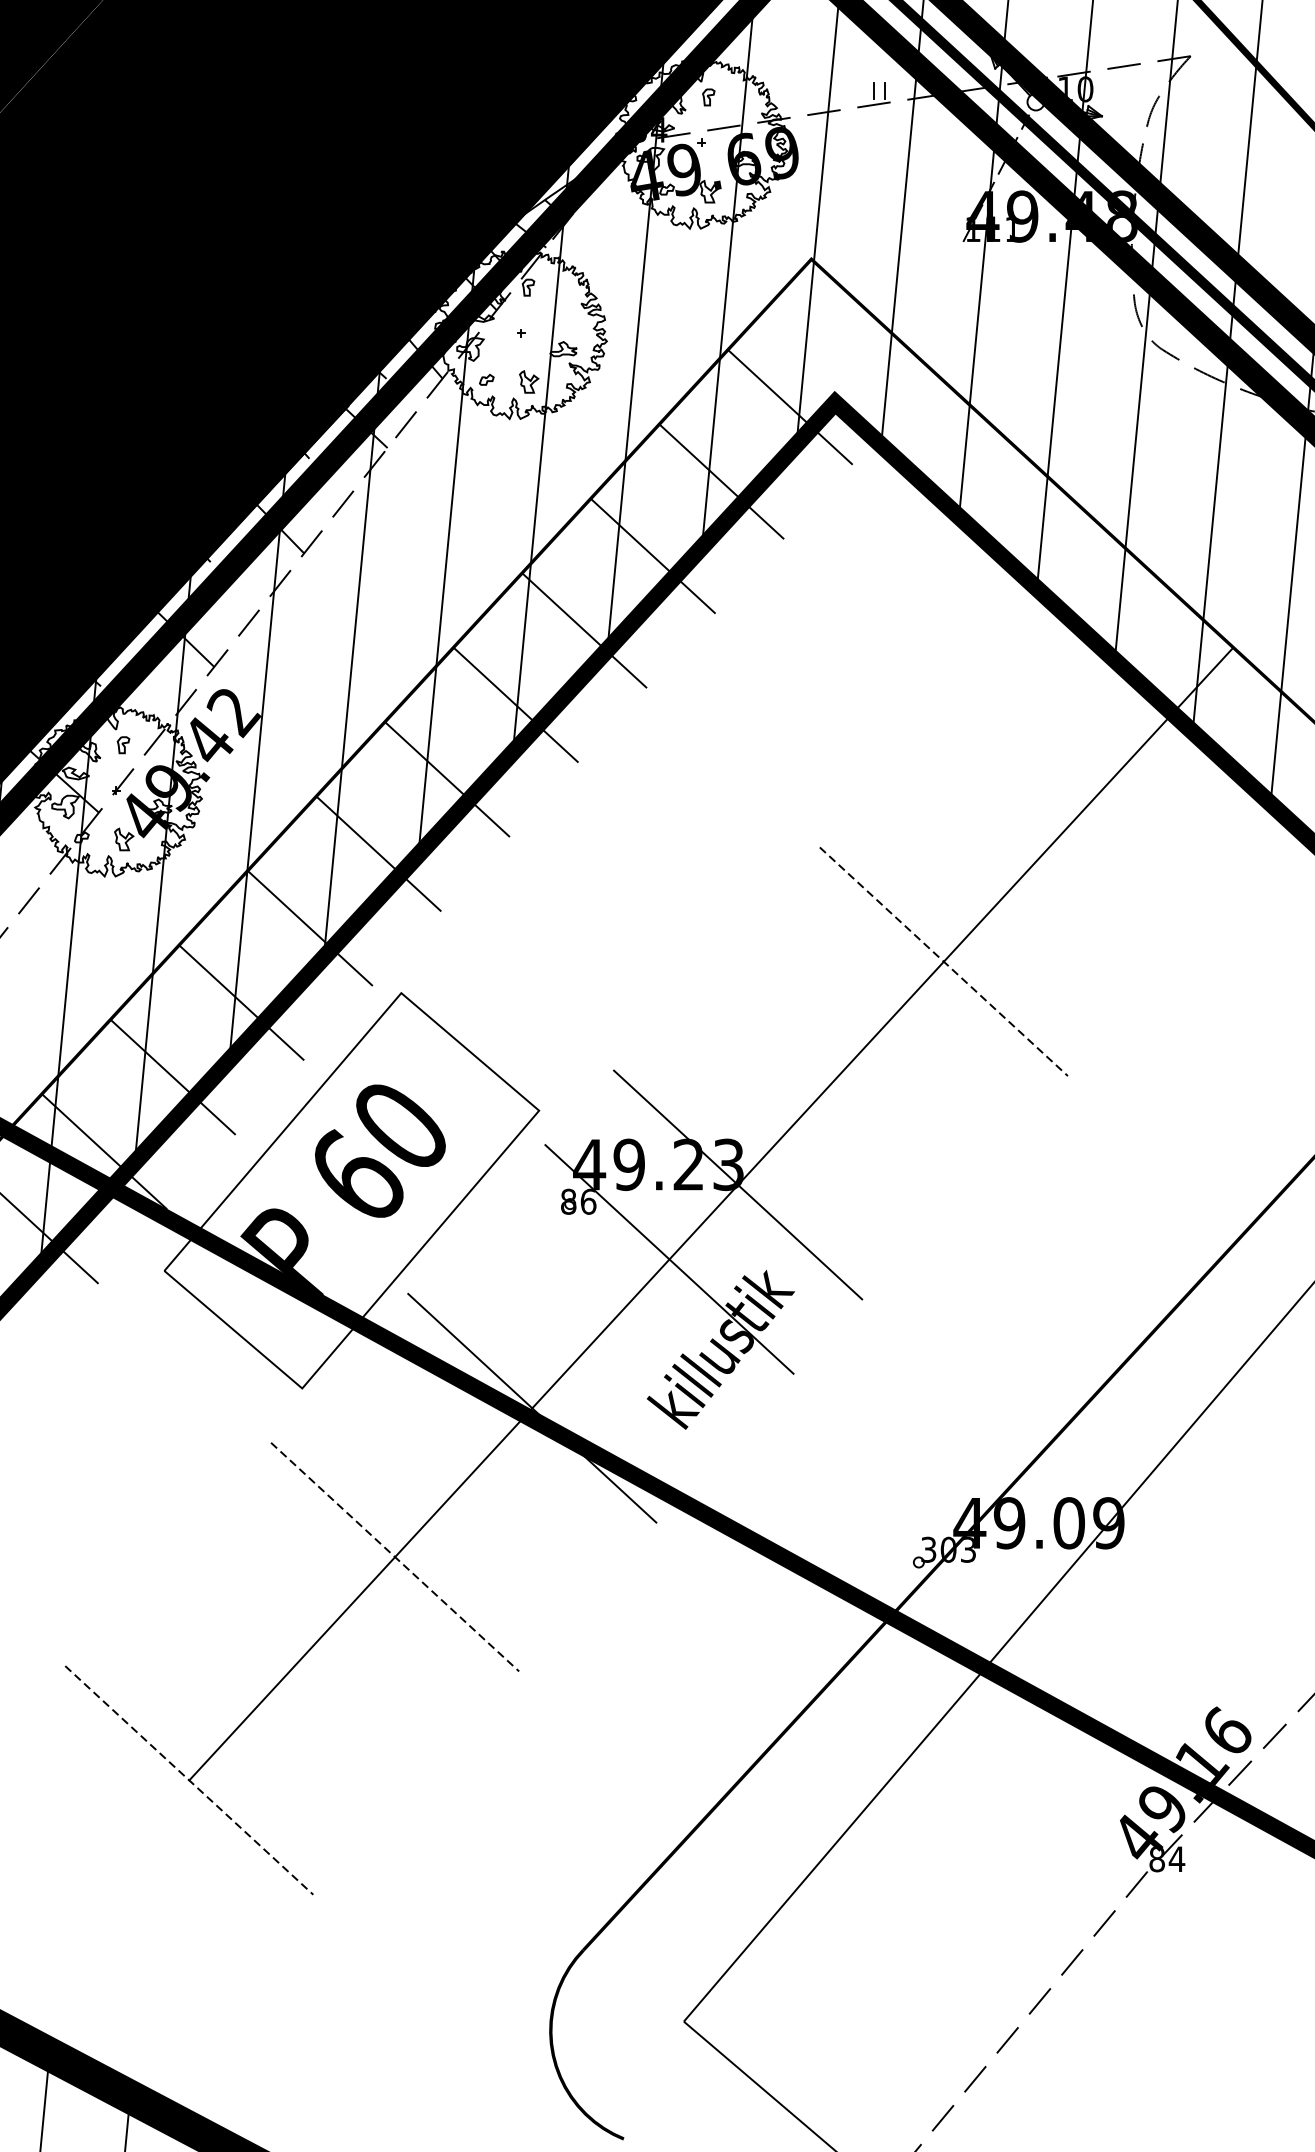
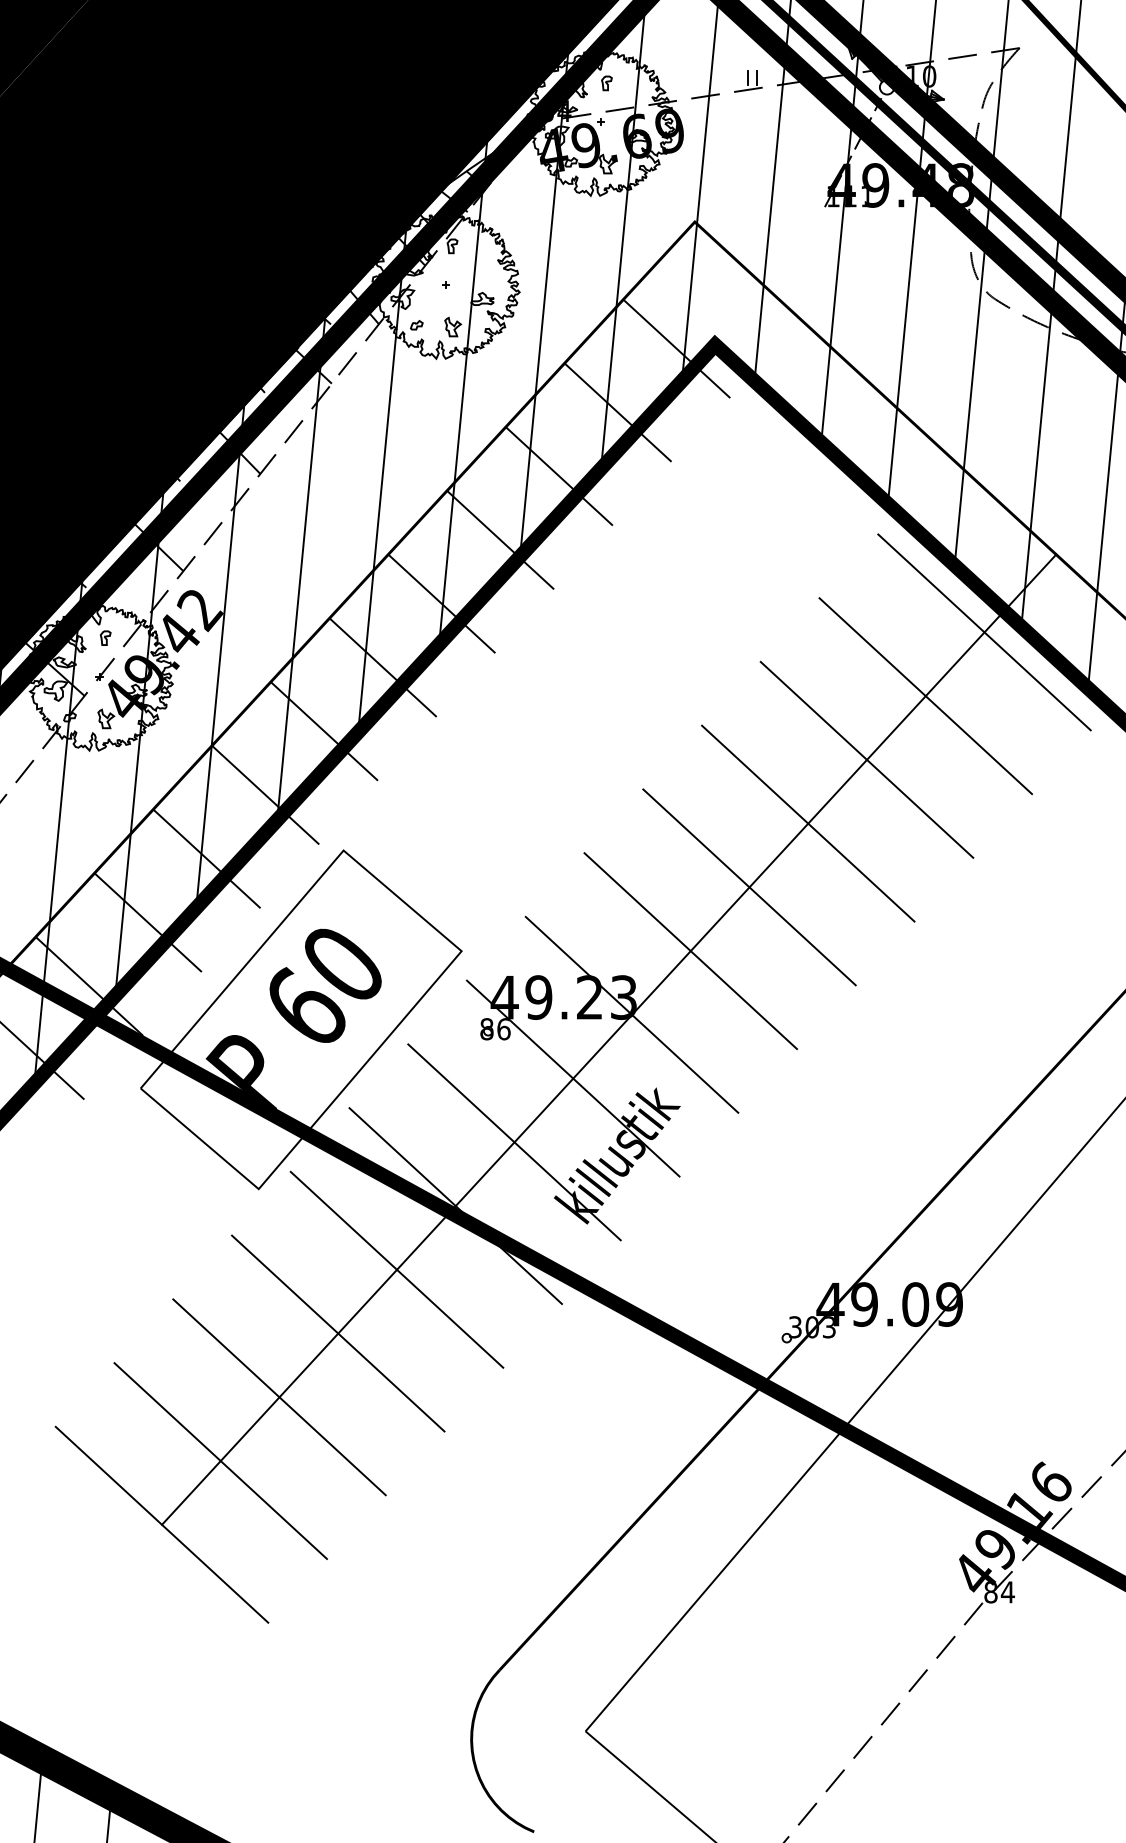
line: (1149, 738) -> (984, 632), added
line: (1080, 813) -> (925, 696), added
line: (1011, 886) -> (866, 759), added
line: (944, 961) -> (808, 823), dashed -> solid
line: (875, 1036) -> (749, 887), added
line: (806, 1111) -> (690, 951), added
line: (600, 1334) -> (514, 1142), added
line: (463, 1482) -> (396, 1269), added
line: (395, 1557) -> (338, 1333), dashed -> solid
line: (326, 1631) -> (279, 1397), added
line: (257, 1705) -> (220, 1460), added
line: (189, 1781) -> (162, 1525), dashed -> solid

